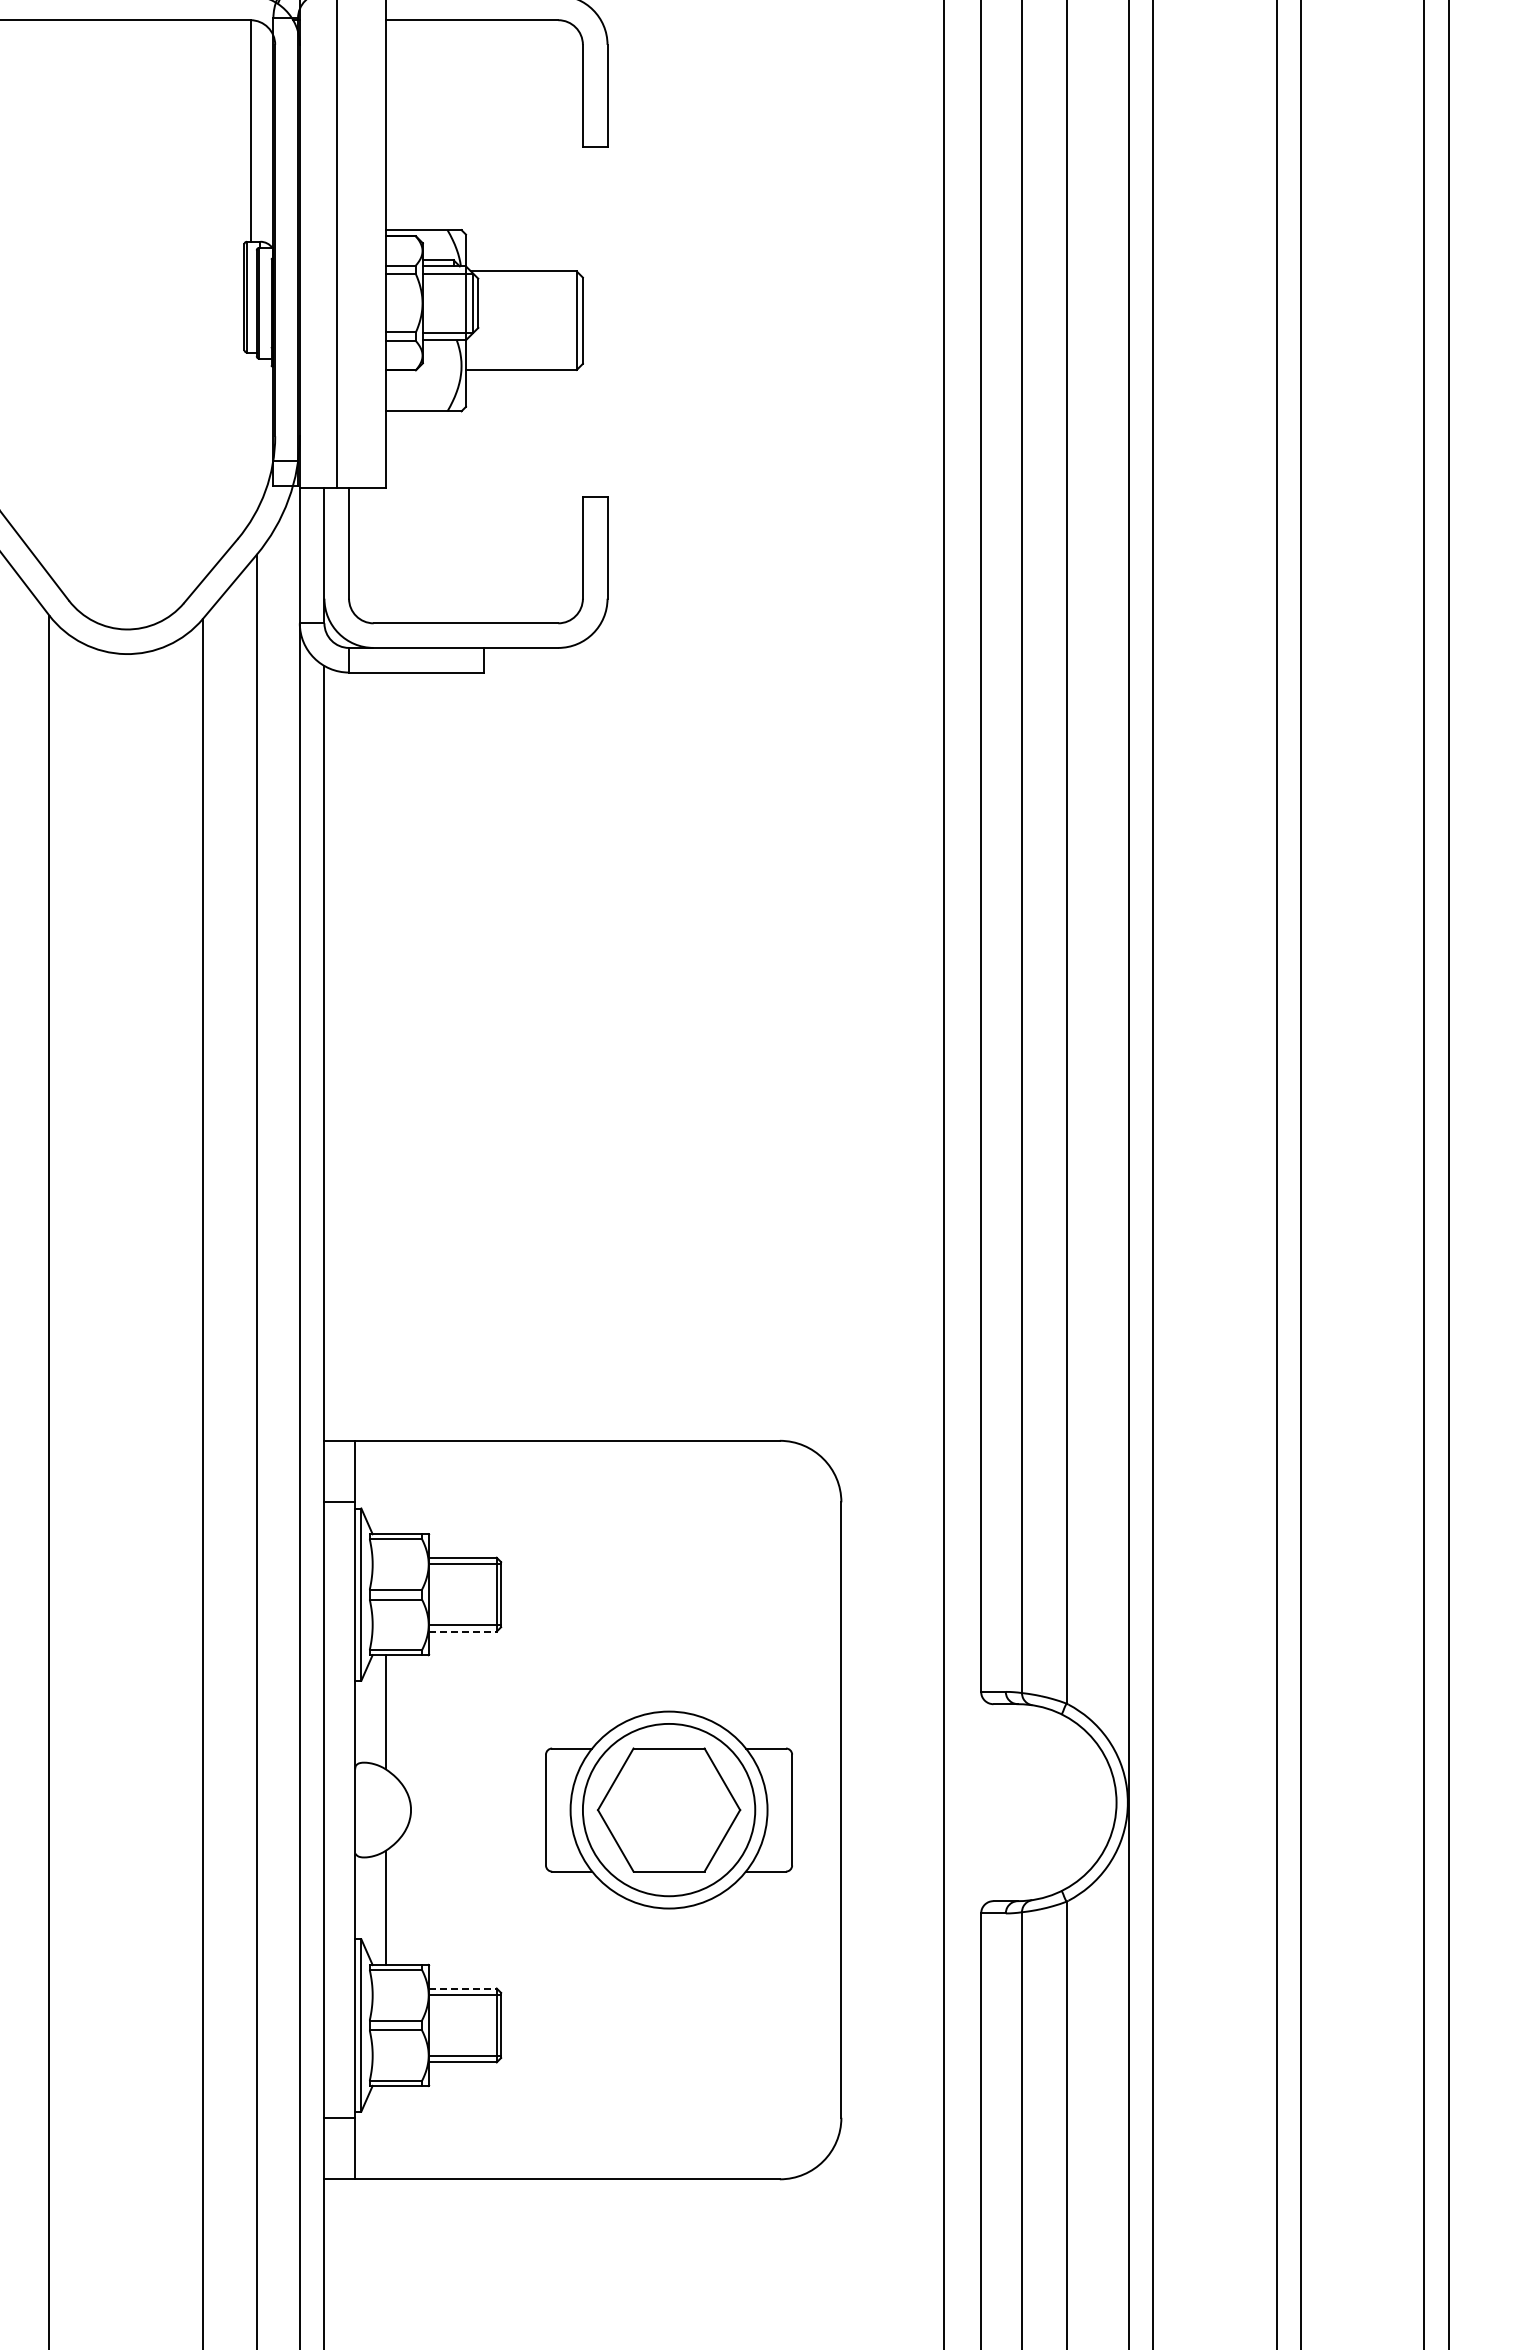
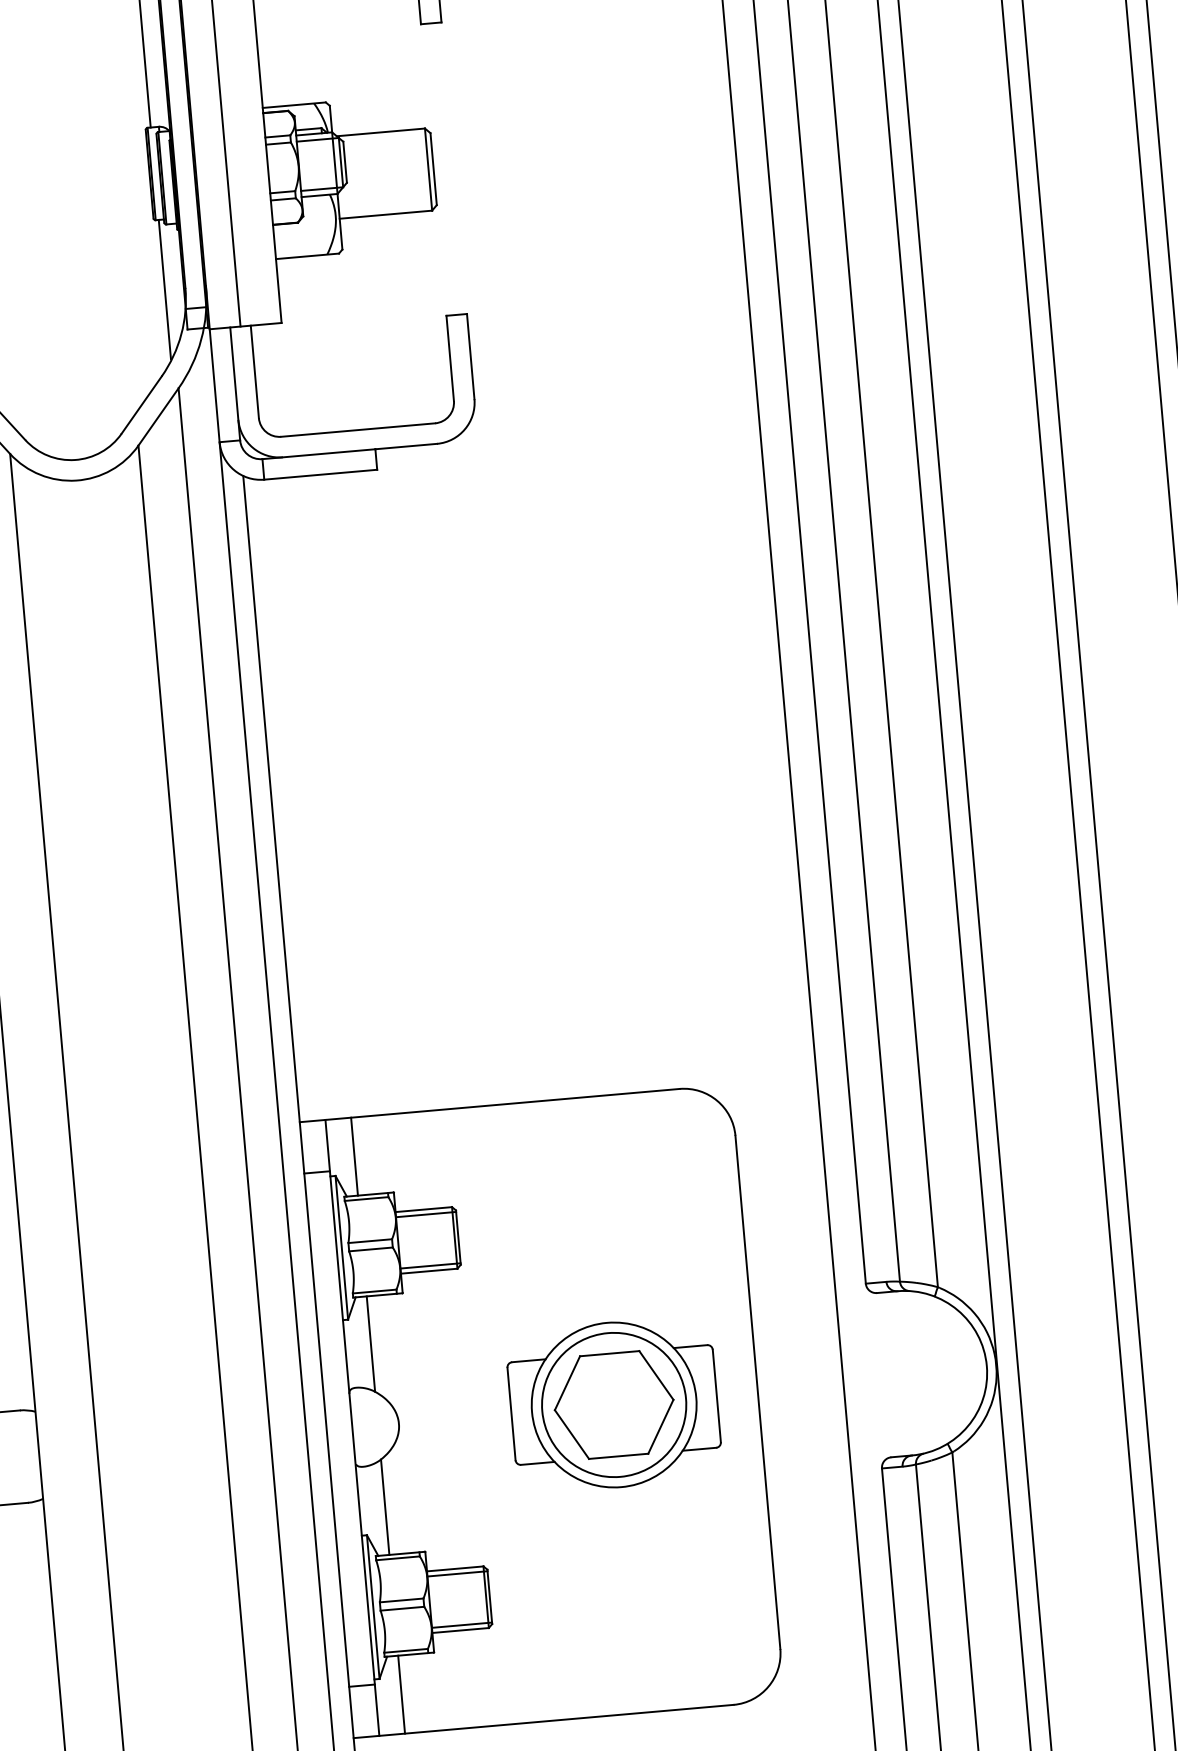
line: (250, 435) -> (164, 289), added
line: (385, 1487) -> (354, 1156), added
line: (462, 1631) -> (428, 1271), dashed -> solid
line: (462, 1988) -> (454, 1568), dashed -> solid
line: (385, 2132) -> (401, 1694), added

